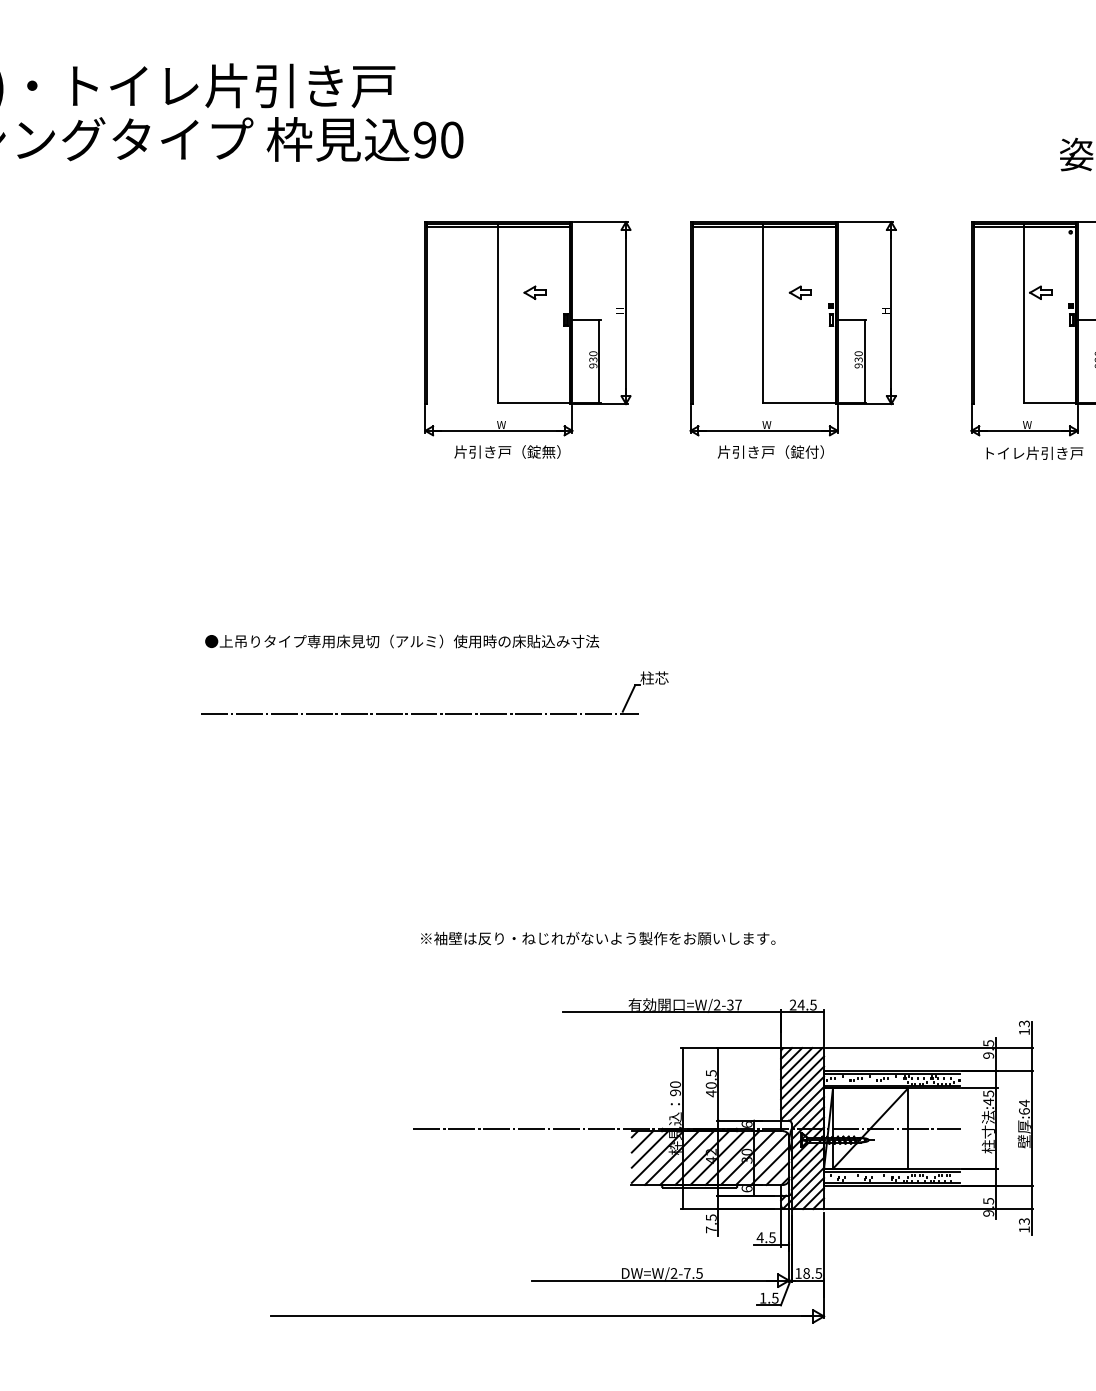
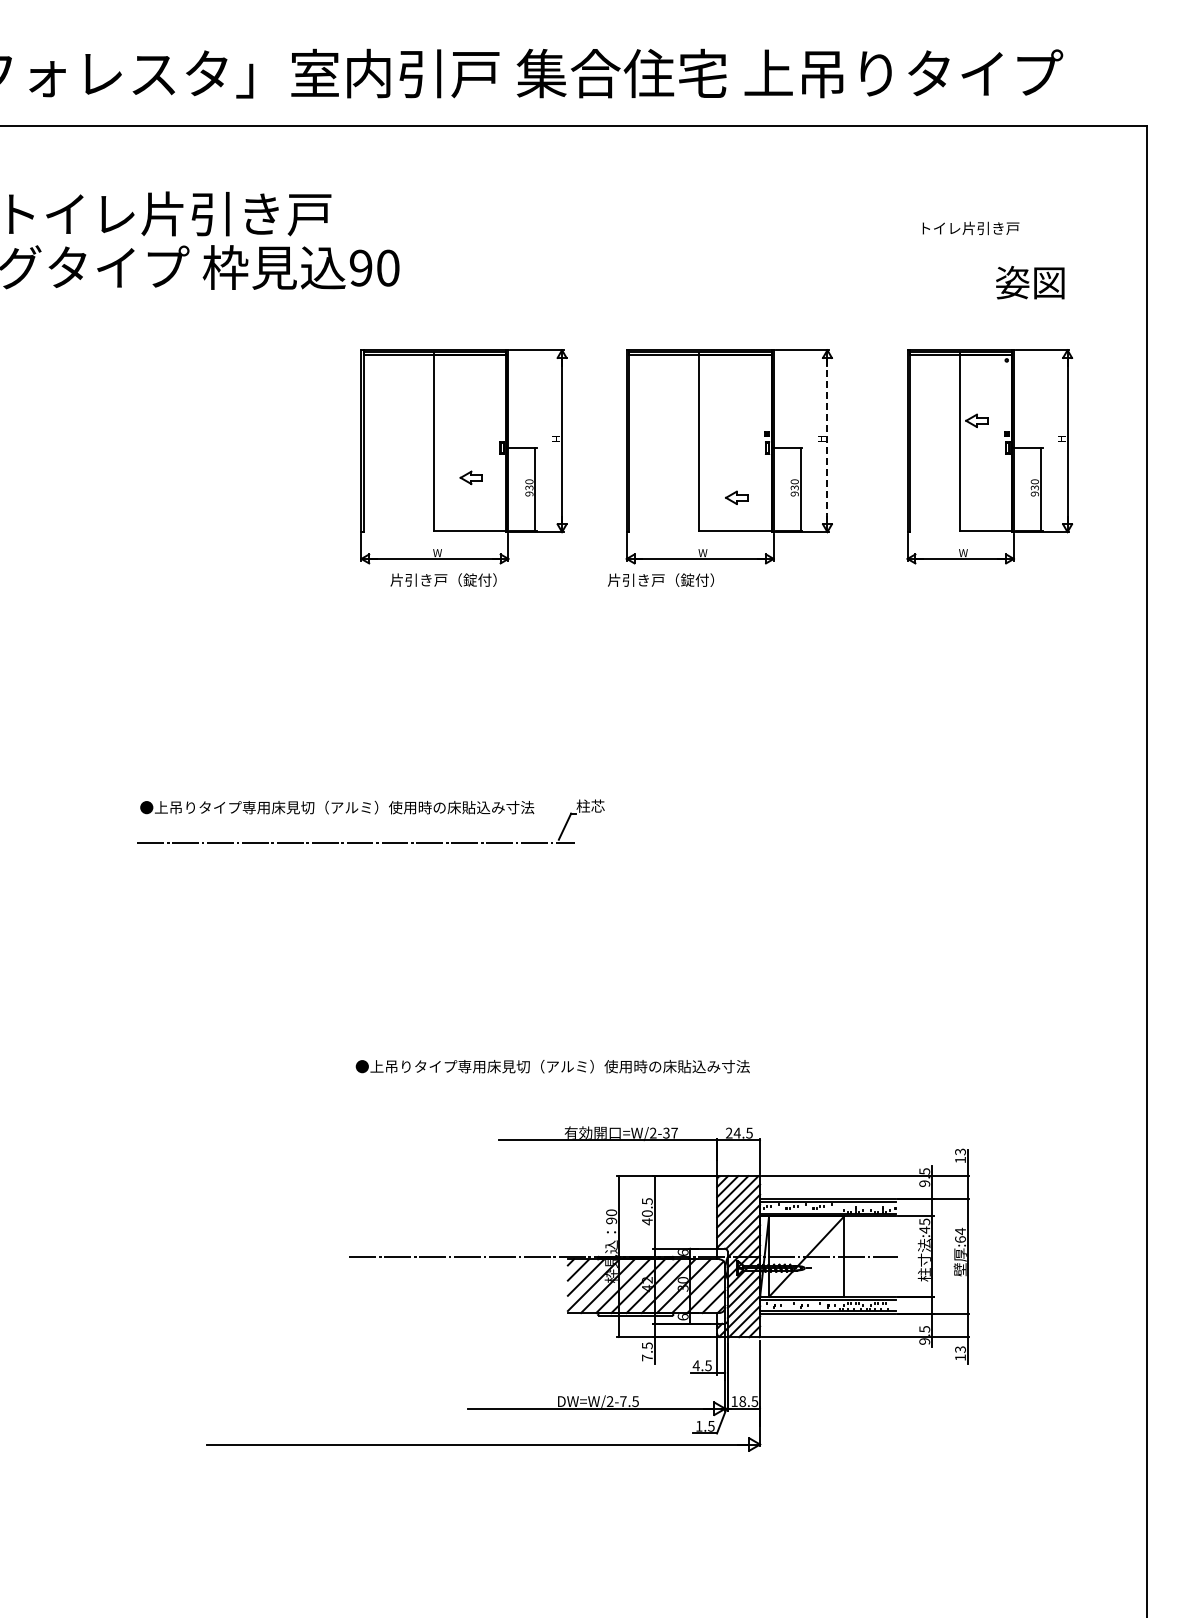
part: (534, 292) -> (470, 477), moved
part: (800, 292) -> (736, 497), moved
line: (891, 313) -> (827, 441), solid -> dashed
text: (548, 451) -> (484, 579), 片引き戸（錠無） -> 片引き戸（錠付）
text: (770, 451) -> (660, 579), moved
text: (1034, 452) -> (970, 227), moved
text: (402, 641) -> (337, 807), moved
text: (616, 938) -> (552, 1066), ※袖壁は反り・ねじれがないよう製作をお願いします。 -> ●上吊りタイプ専用床見切（アルミ）使用時の床貼込み寸法

